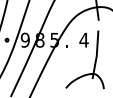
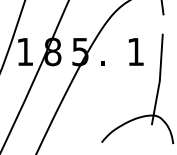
text: (24, 39) -> (23, 50), 9 -> 1
text: (83, 39) -> (134, 50), 4 -> 1

